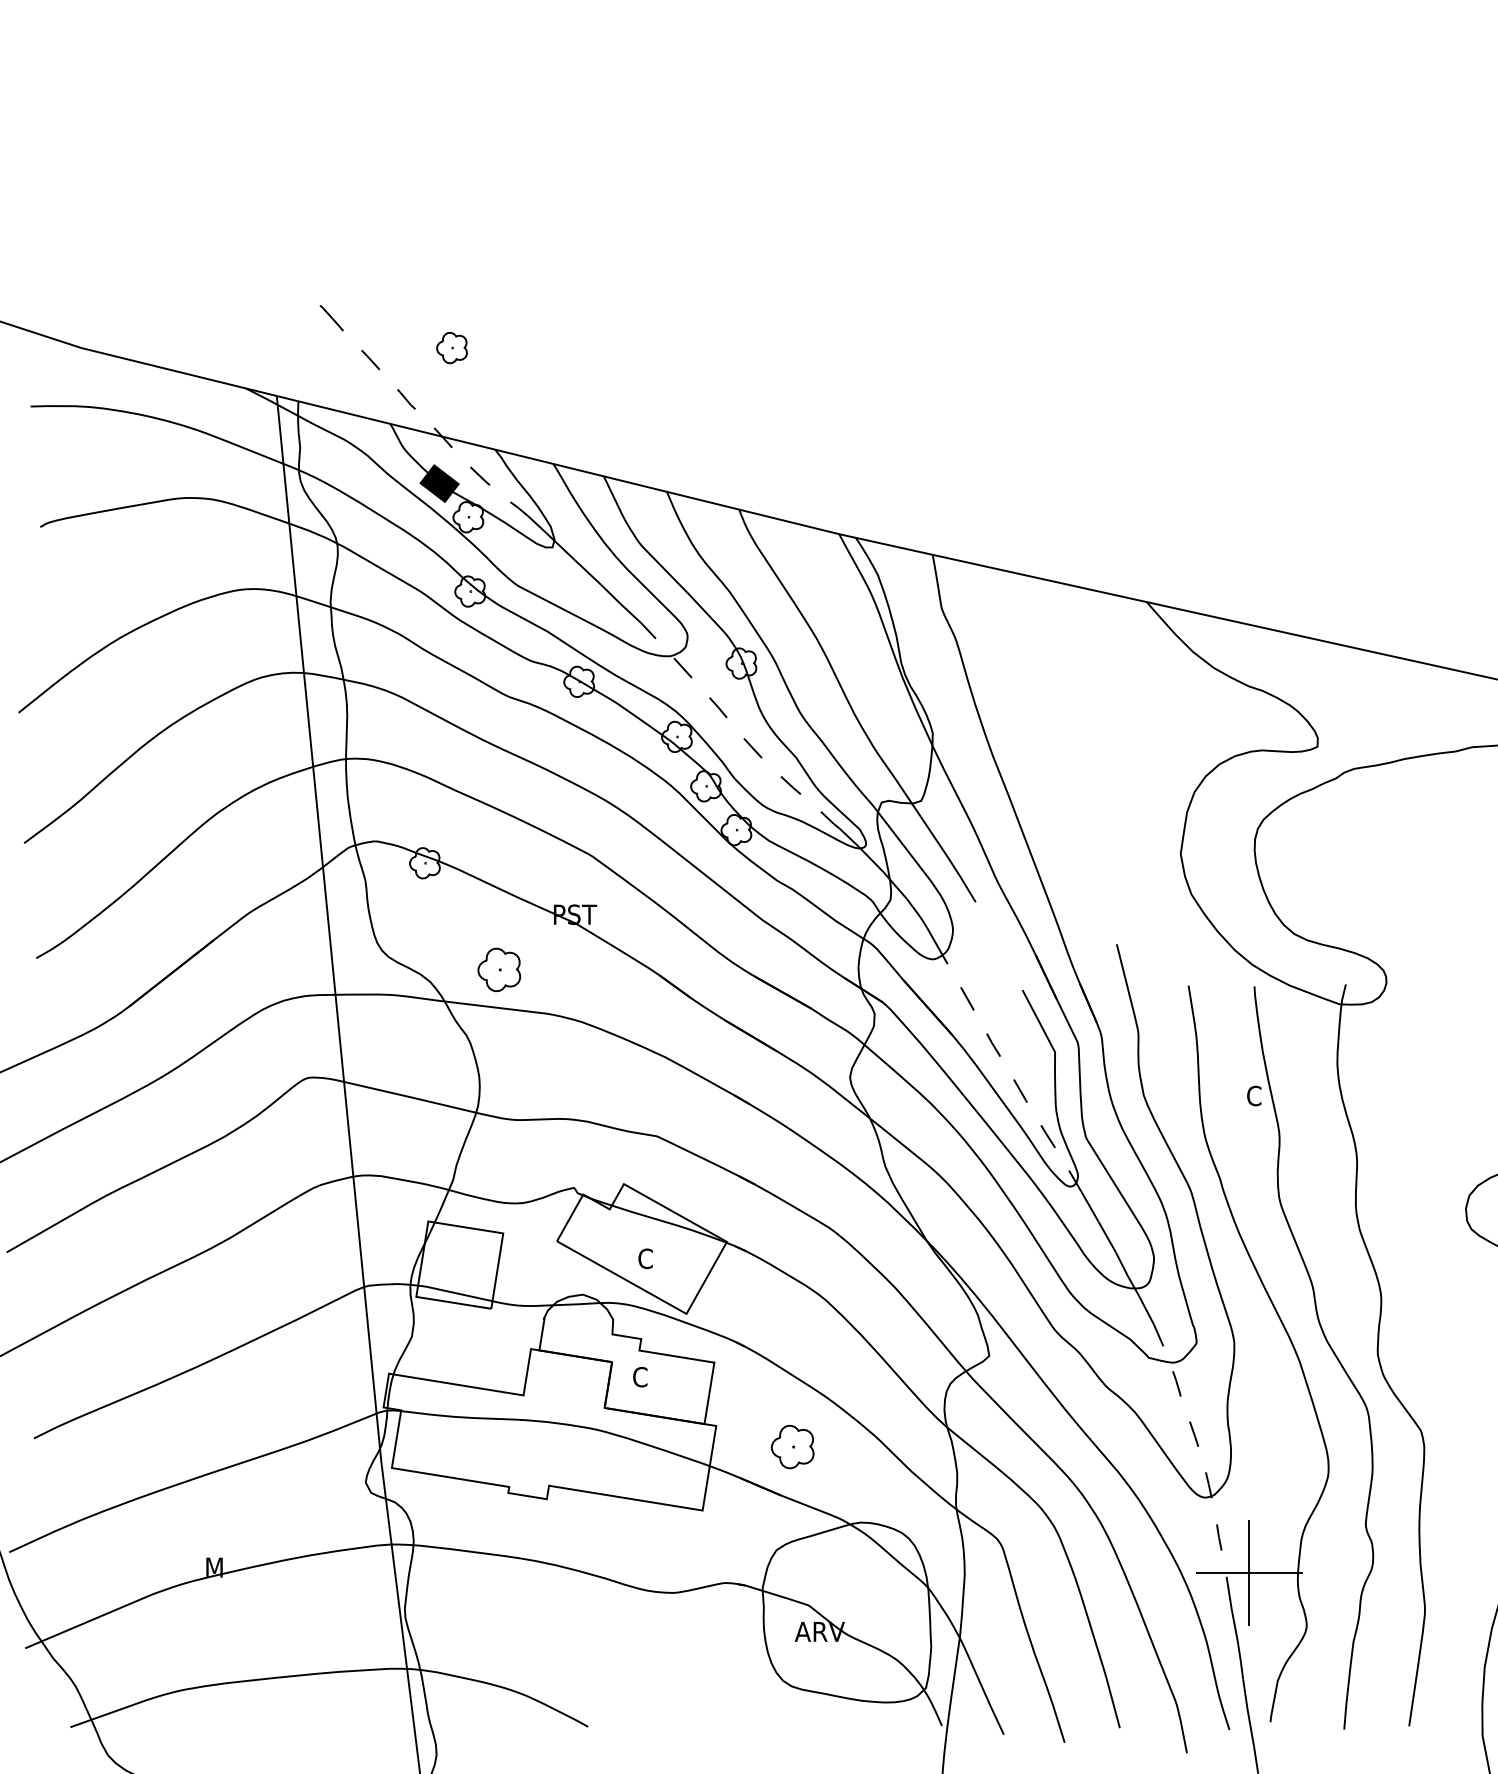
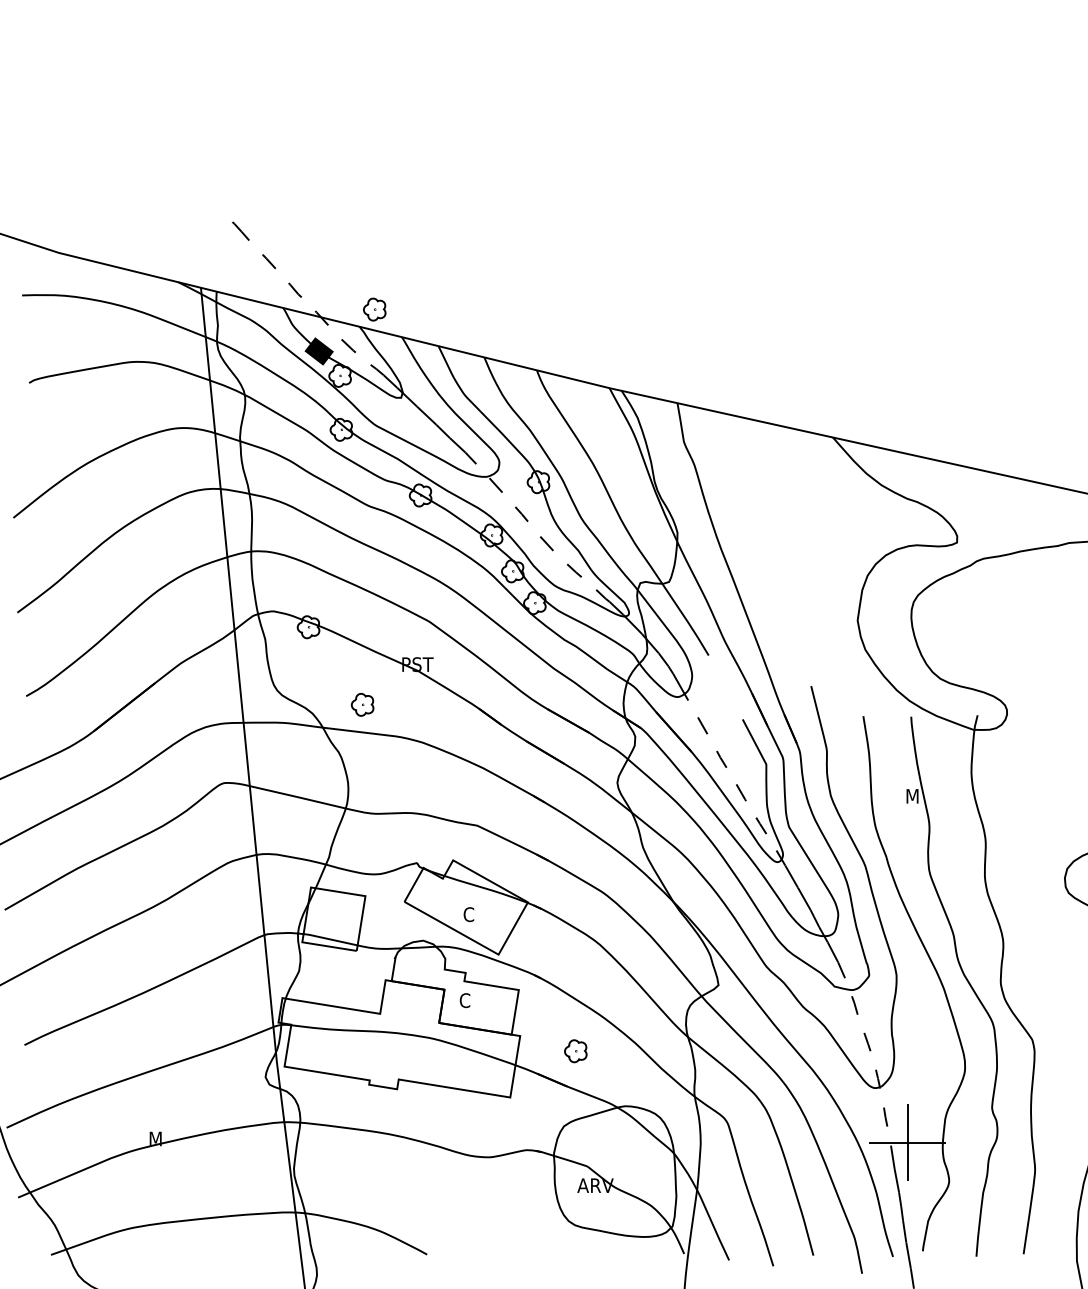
part: (451, 348) -> (374, 309), moved
part: (499, 970) -> (362, 705), size x0.71
text: (1255, 1095) -> (911, 795), C -> M
part: (792, 1446) -> (575, 1050), size x0.71

